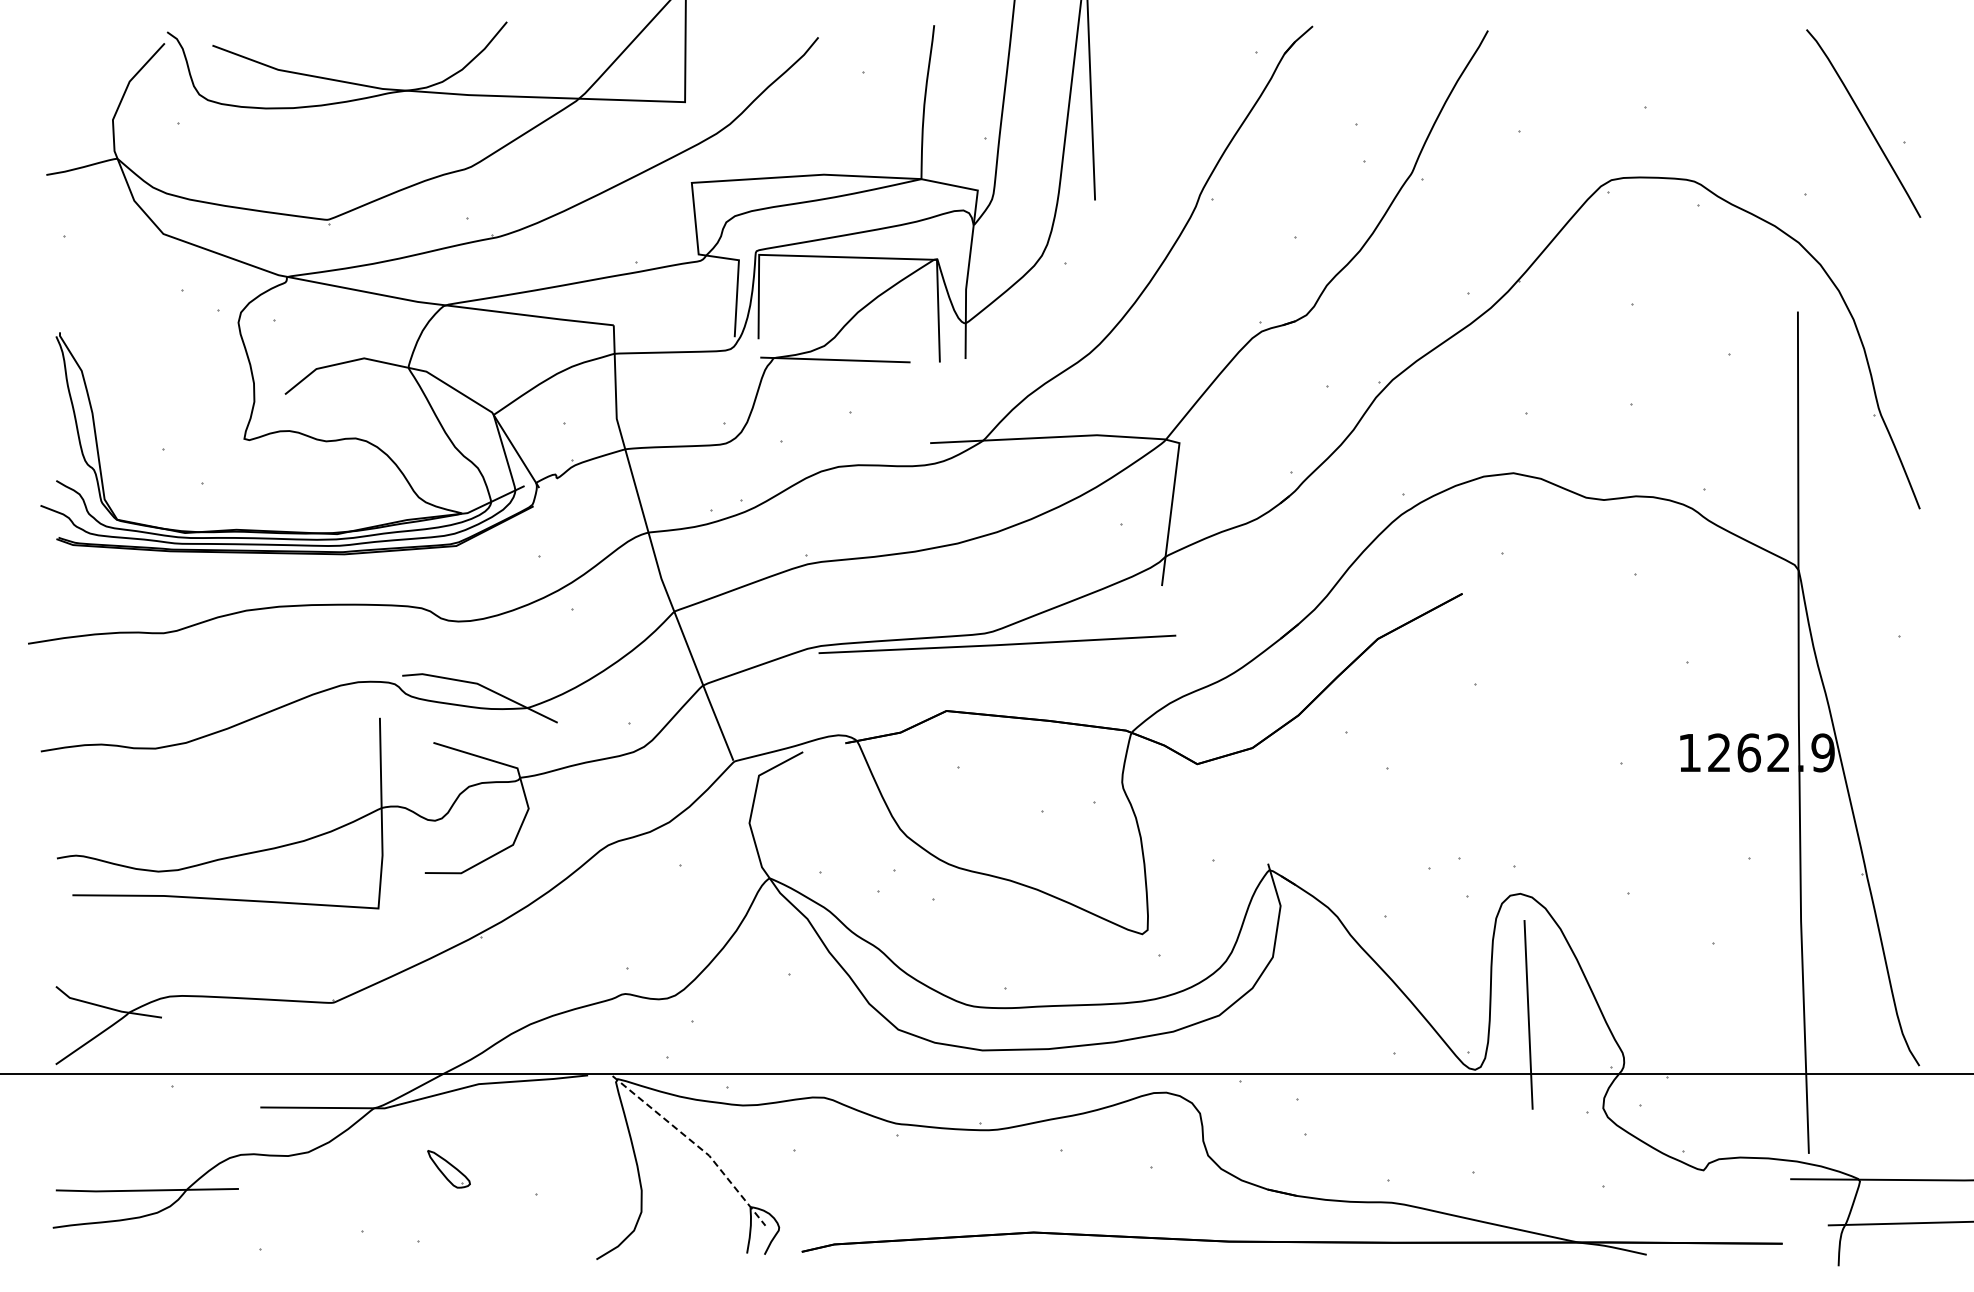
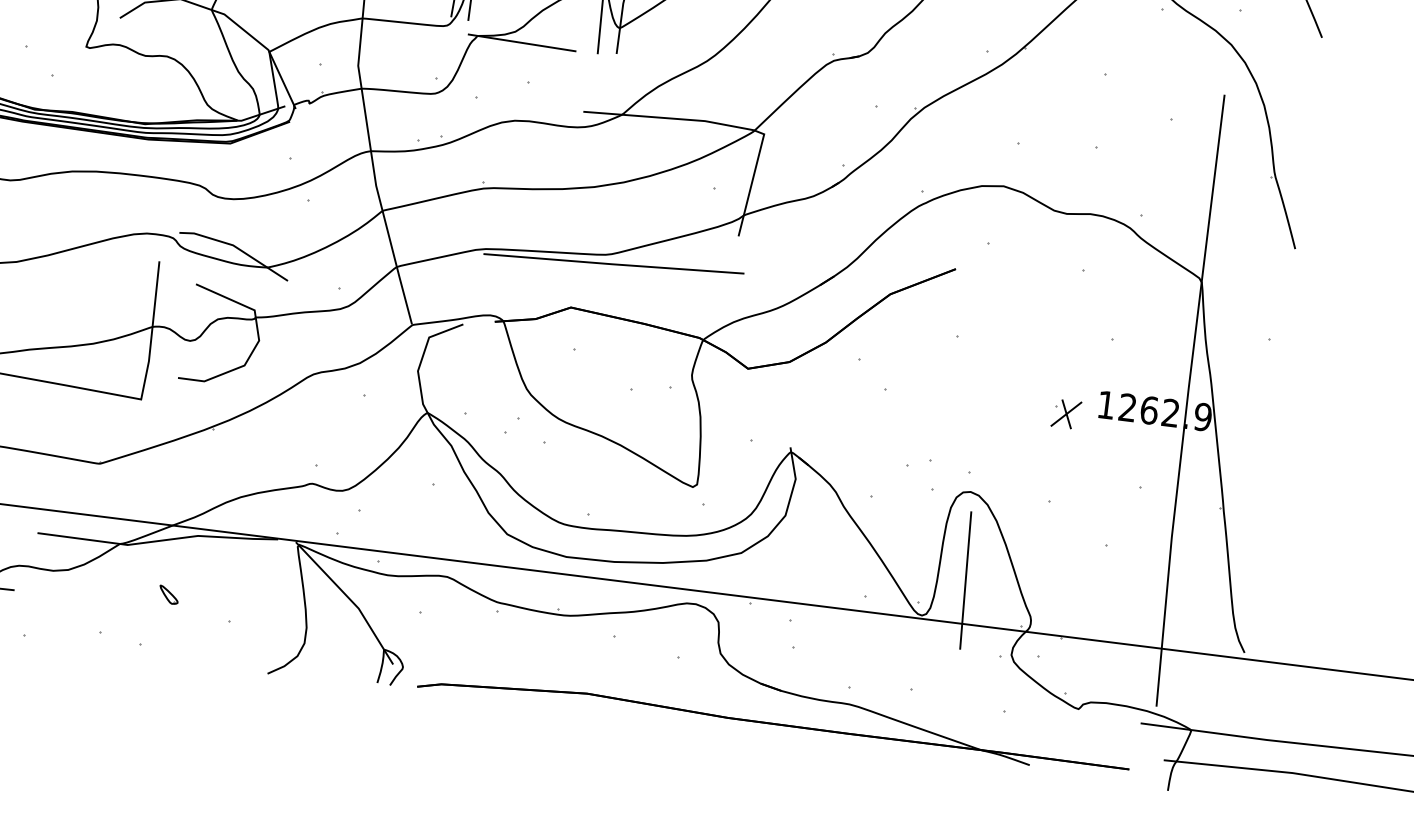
part: (1636, 771) -> (1065, 413), added
line: (696, 1144) -> (350, 599), dashed -> solid
part: (449, 1168) -> (169, 594), size x0.62

